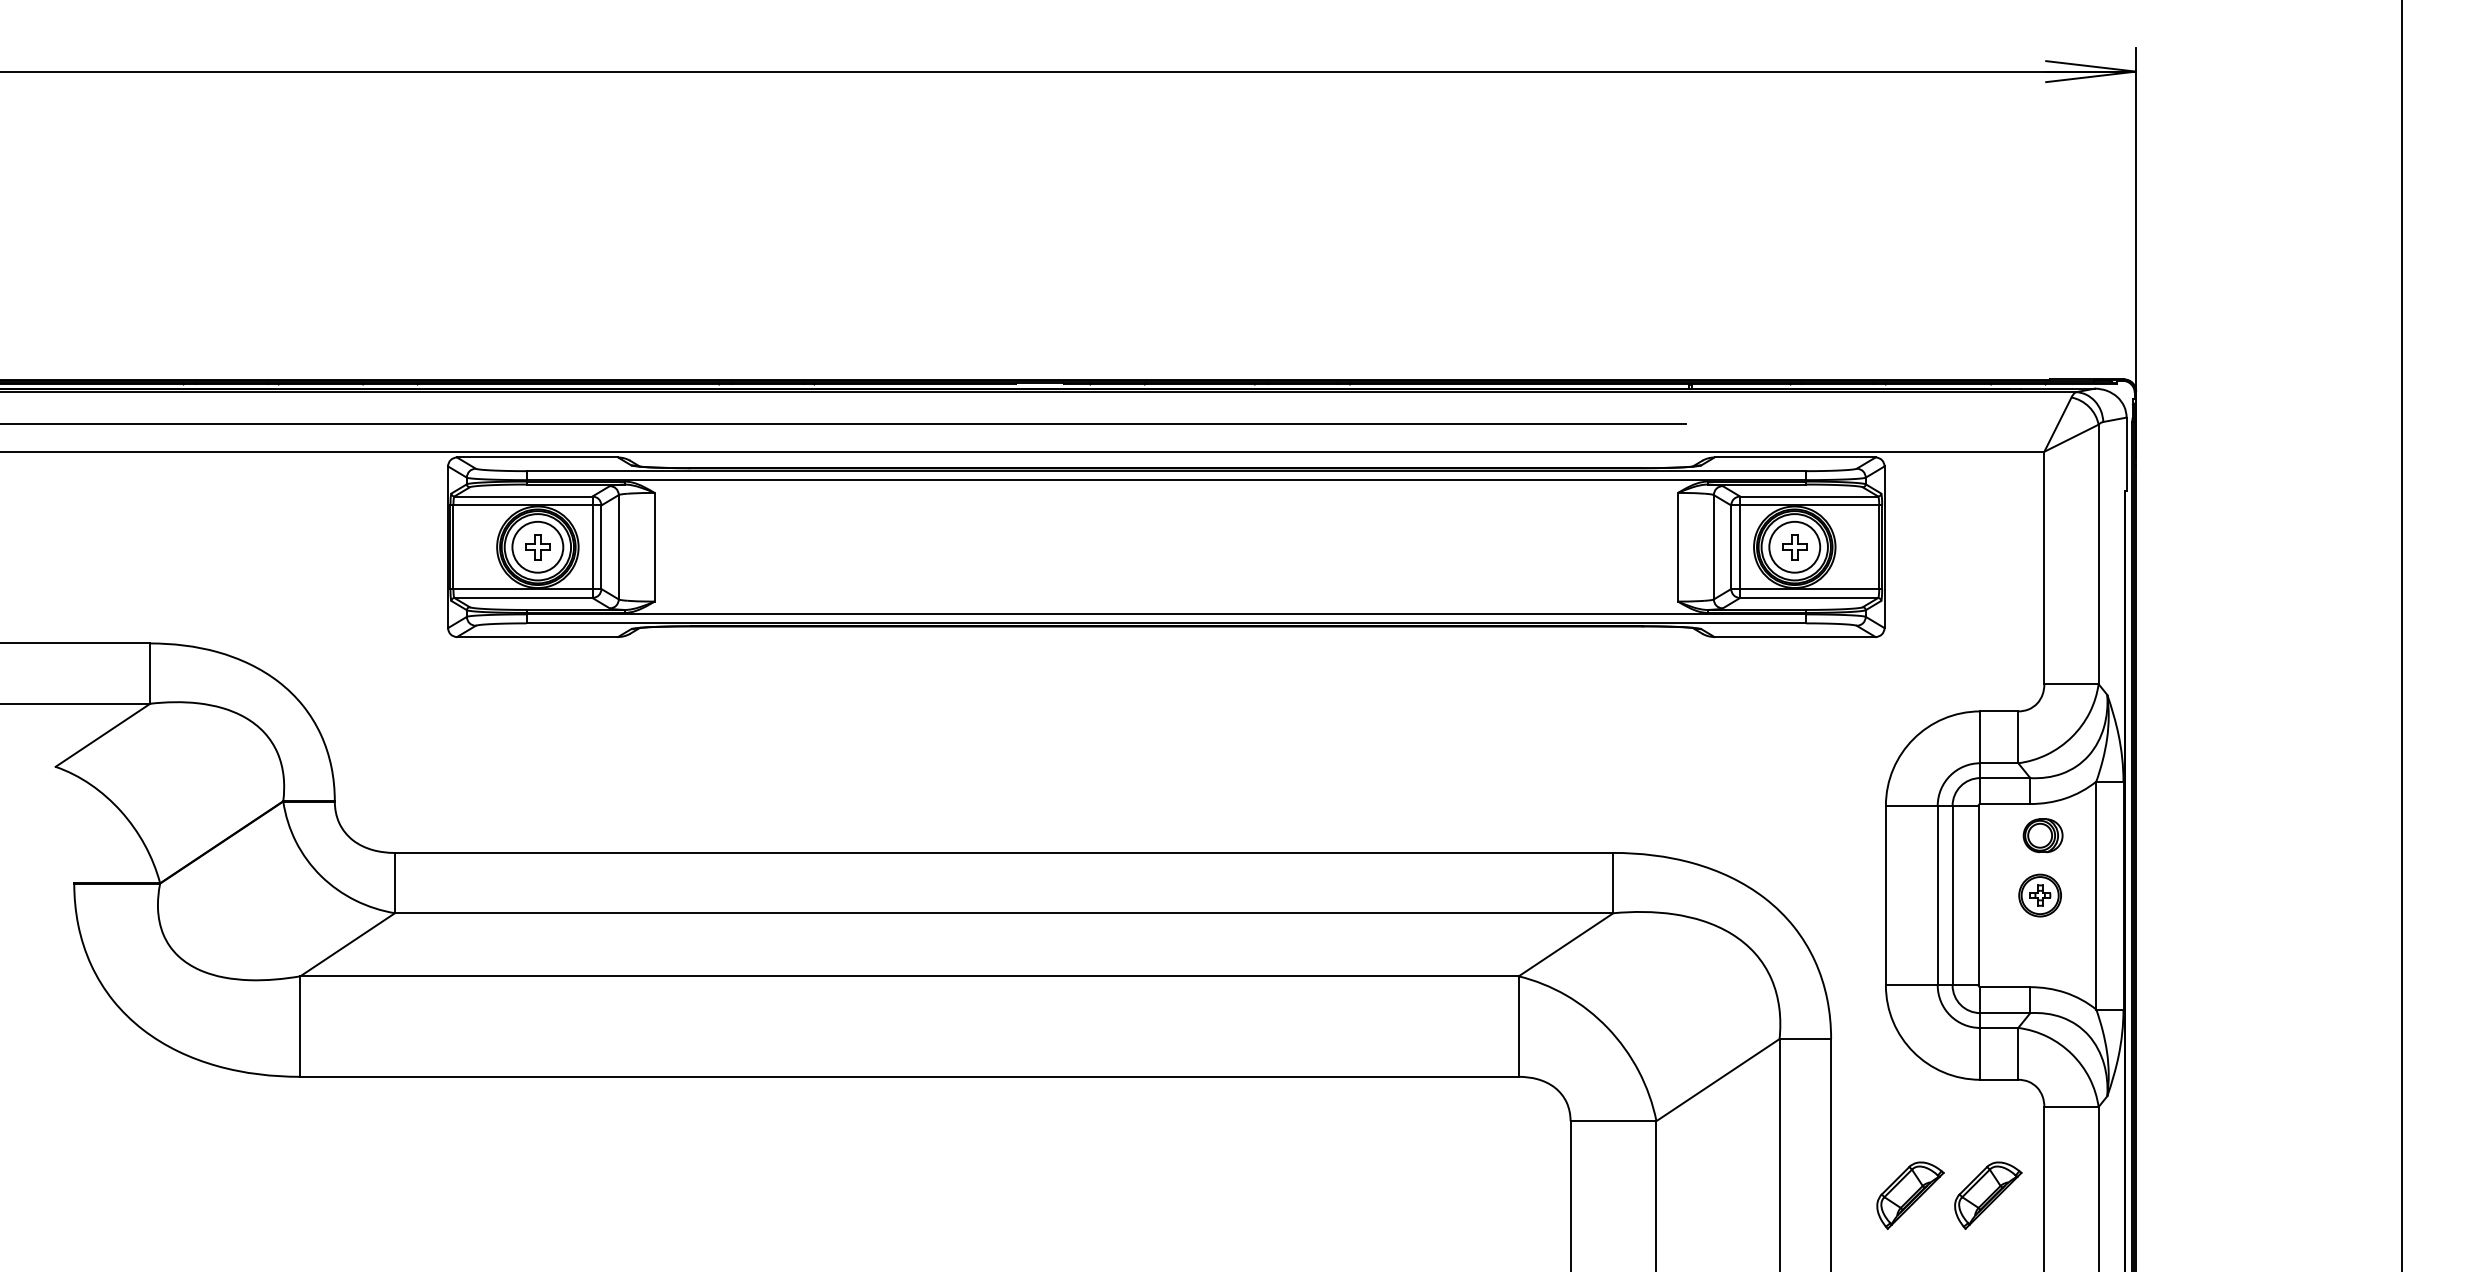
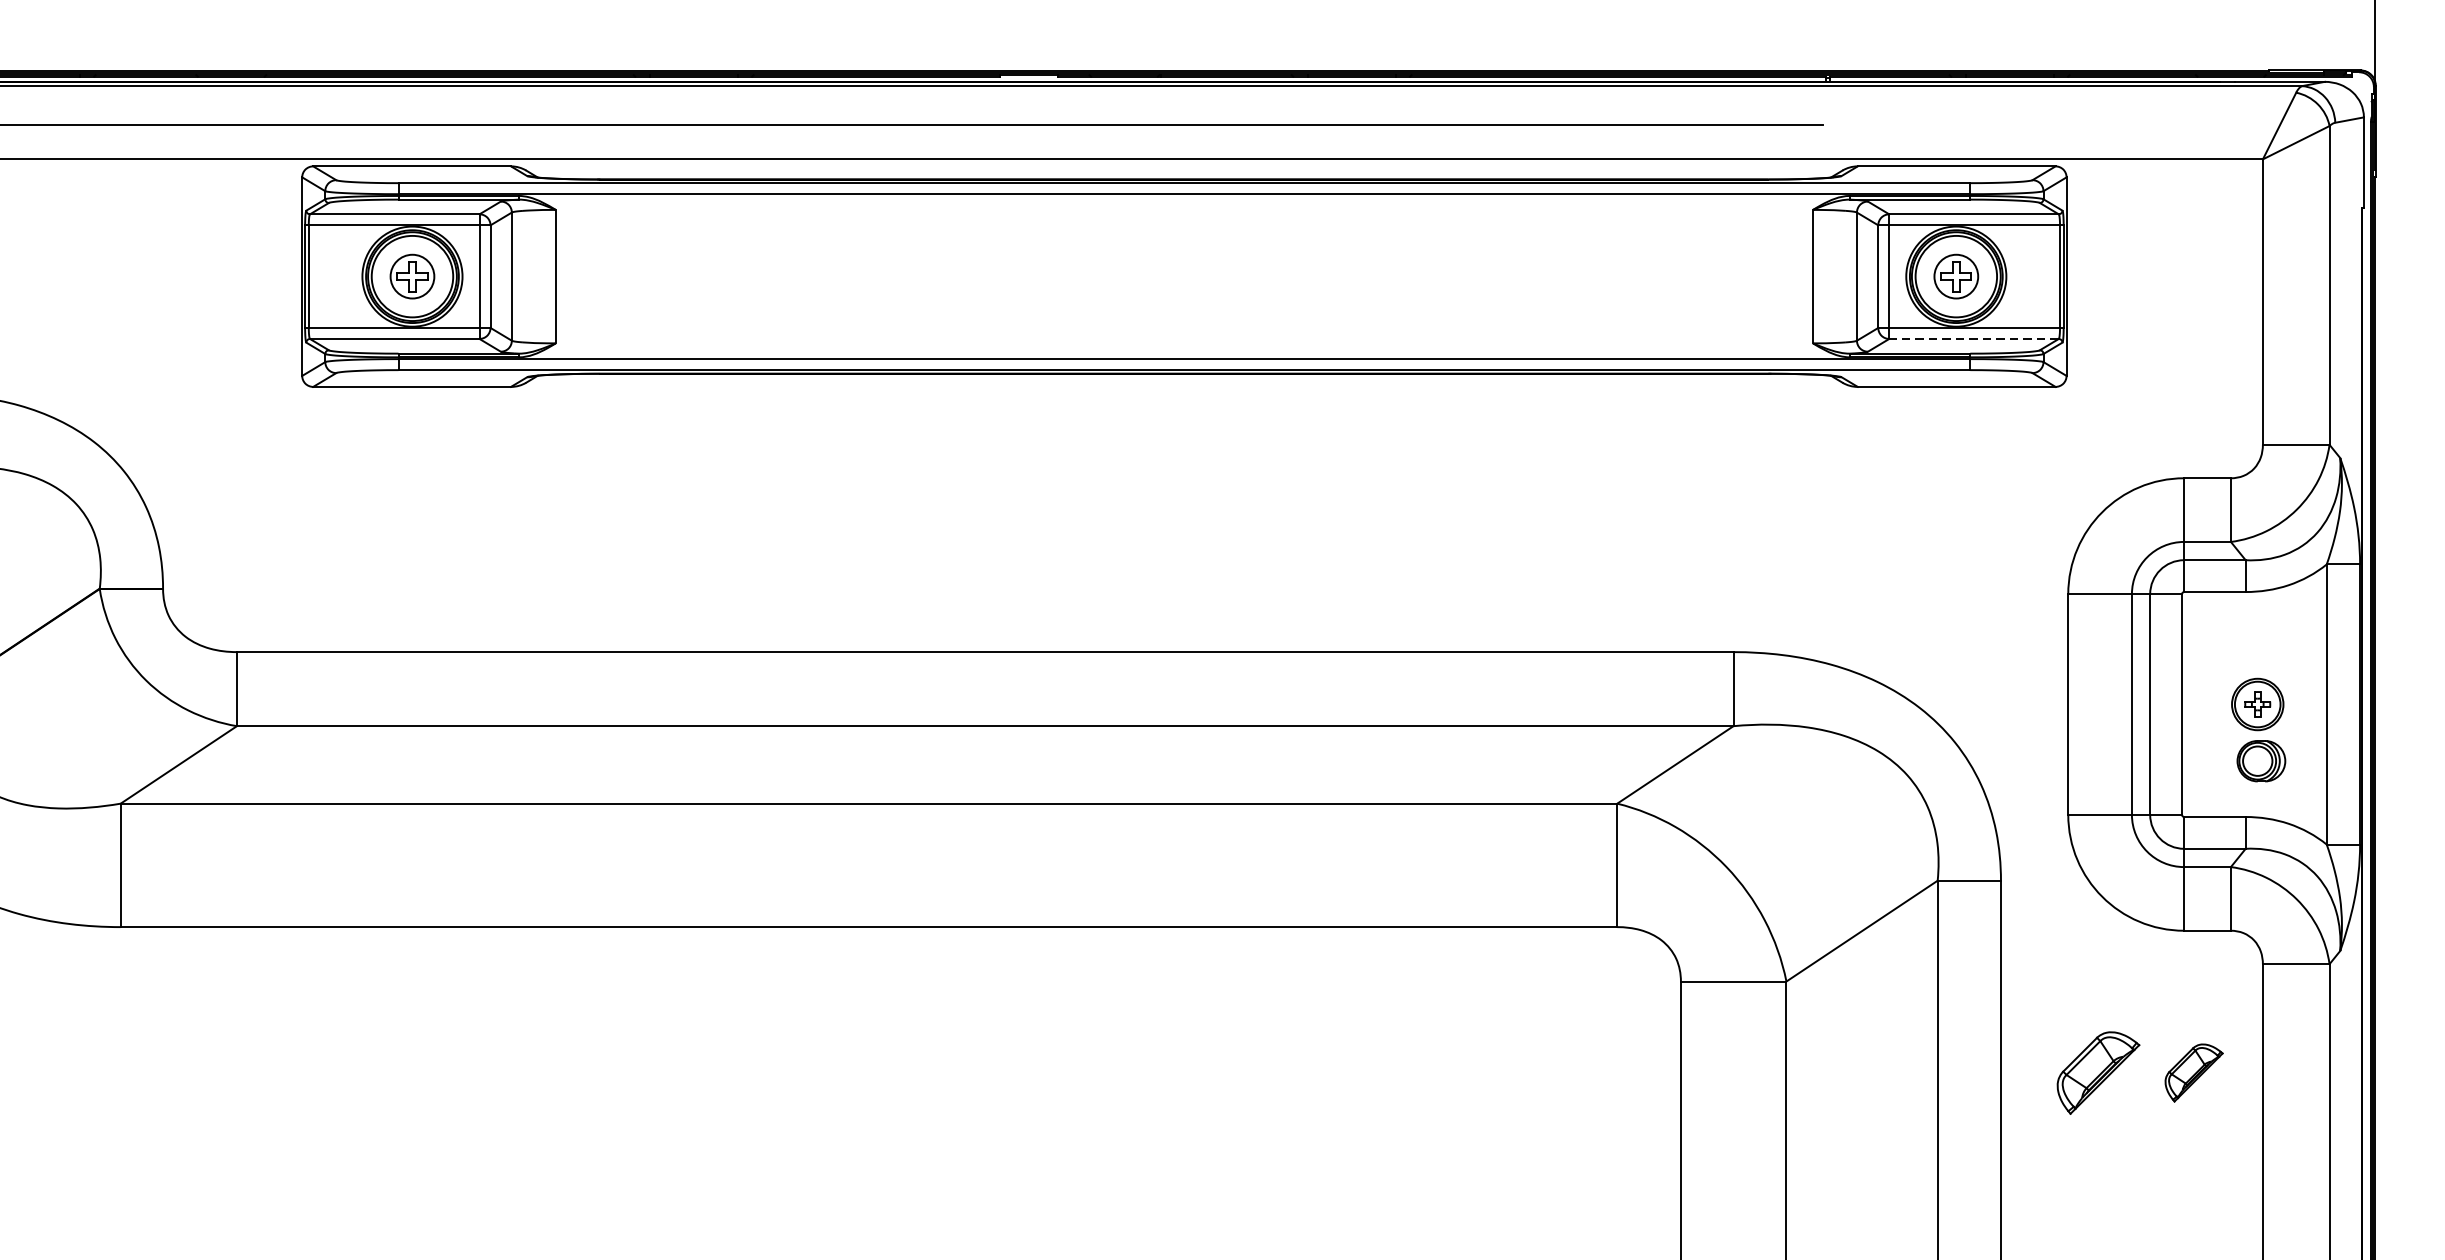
circle: (537, 546) -> (412, 275), size x0.7
circle: (1794, 546) -> (1955, 275), size x0.7
line: (1808, 598) -> (1973, 339), solid -> dashed
part: (2042, 835) -> (2260, 760), moved
part: (1988, 1195) -> (2194, 1072), size x0.7

